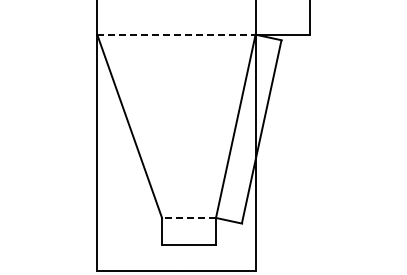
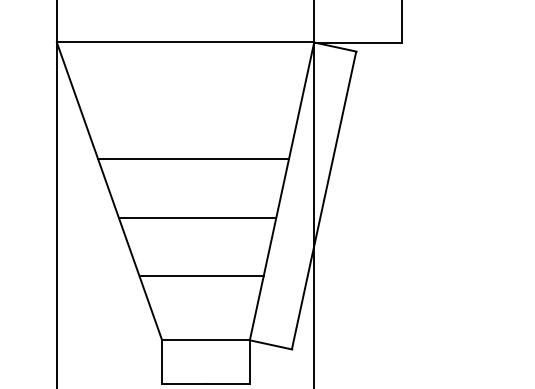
line: (176, 34) -> (185, 42), dashed -> solid
line: (181, 106) -> (193, 159), added
line: (183, 142) -> (197, 217), added
line: (186, 178) -> (201, 276), added
line: (189, 217) -> (206, 339), dashed -> solid

